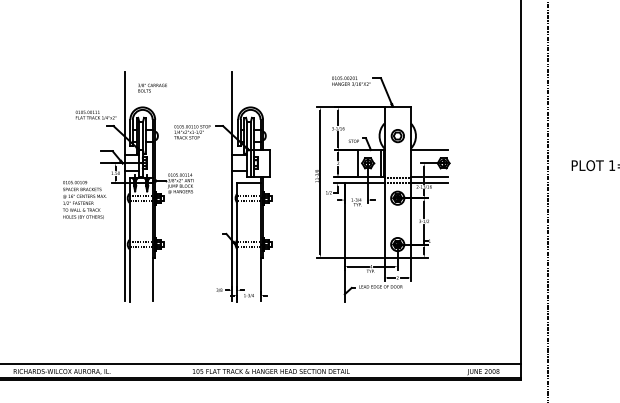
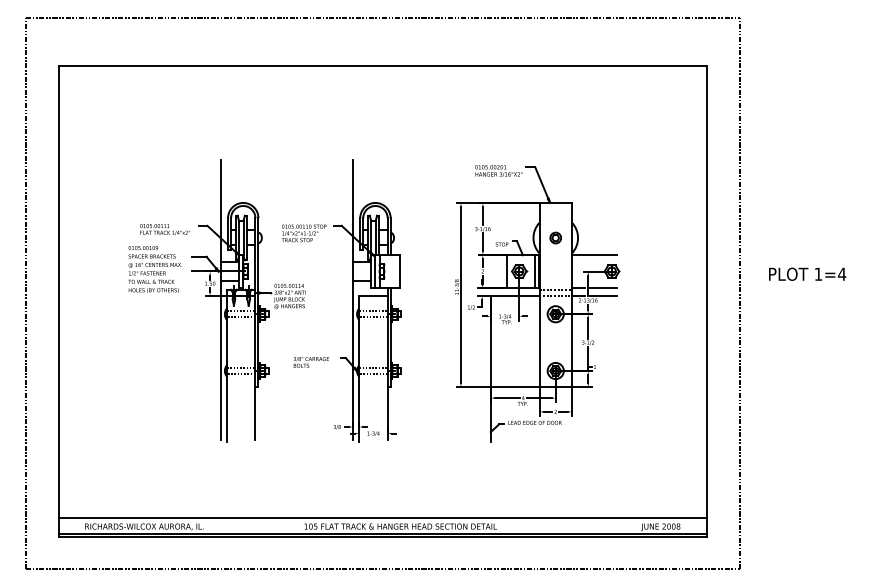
text: (151, 88) -> (310, 362), moved
text: (96, 115) -> (165, 229), moved
part: (397, 135) -> (555, 237), size x0.71
text: (85, 200) -> (155, 269), moved

